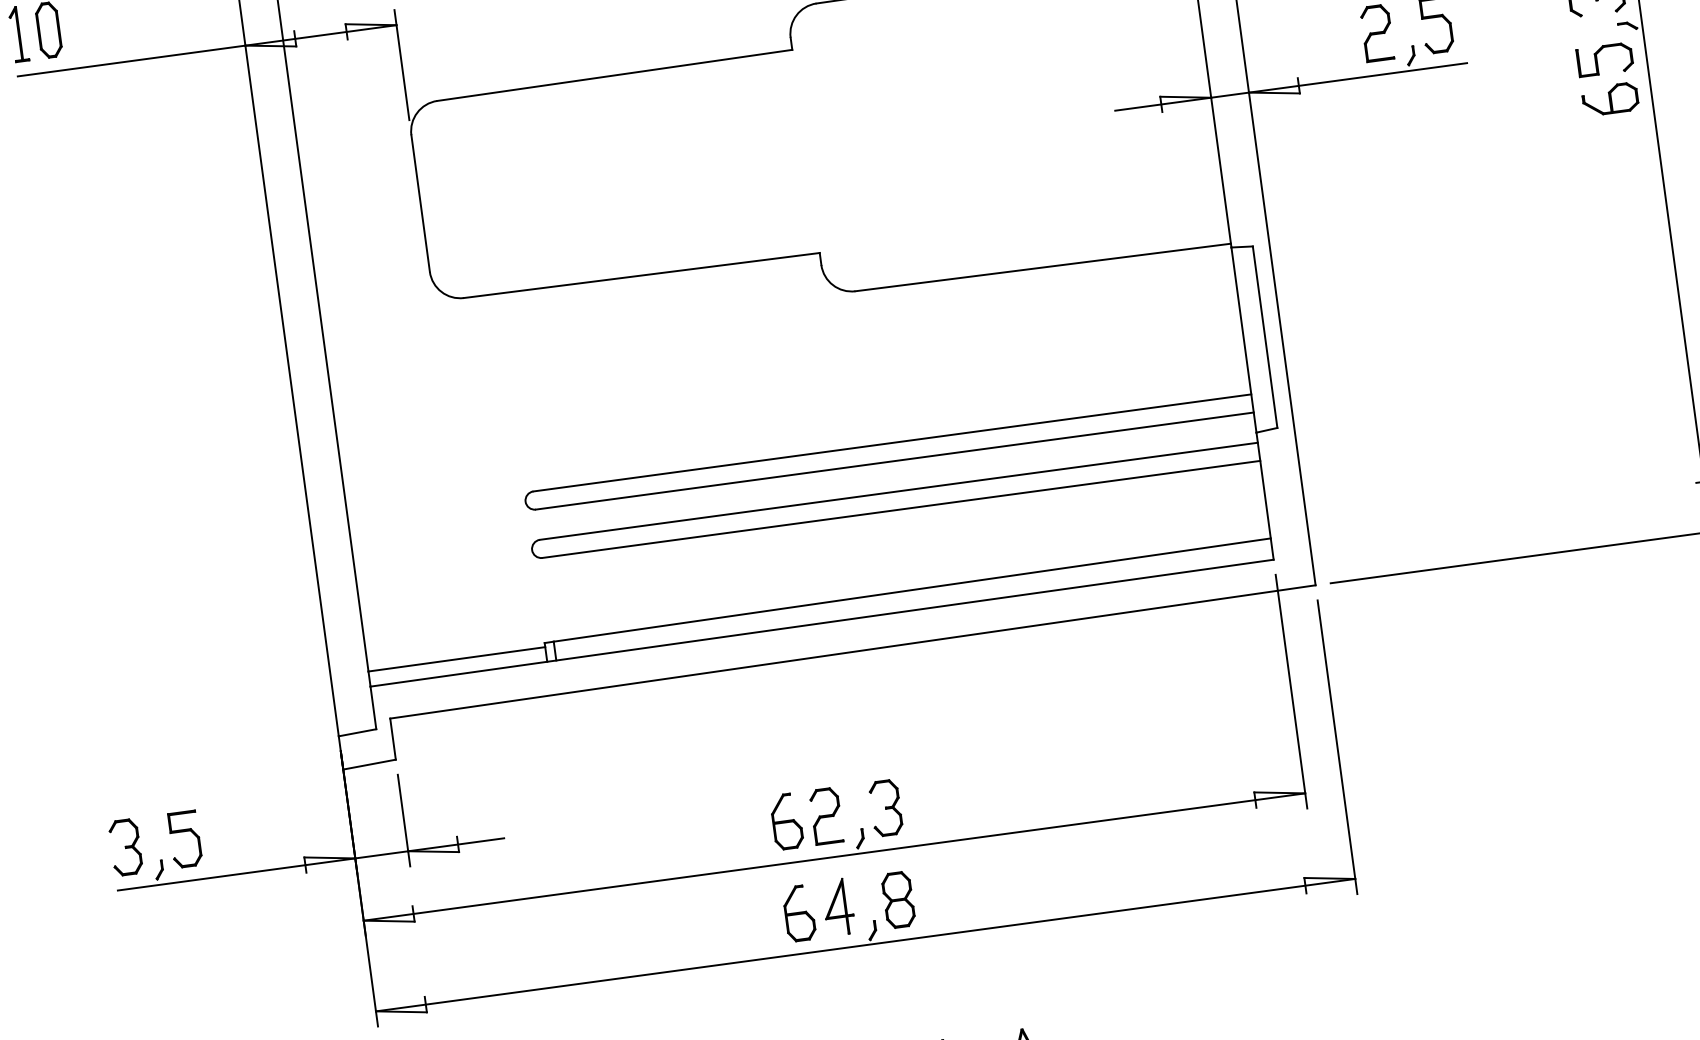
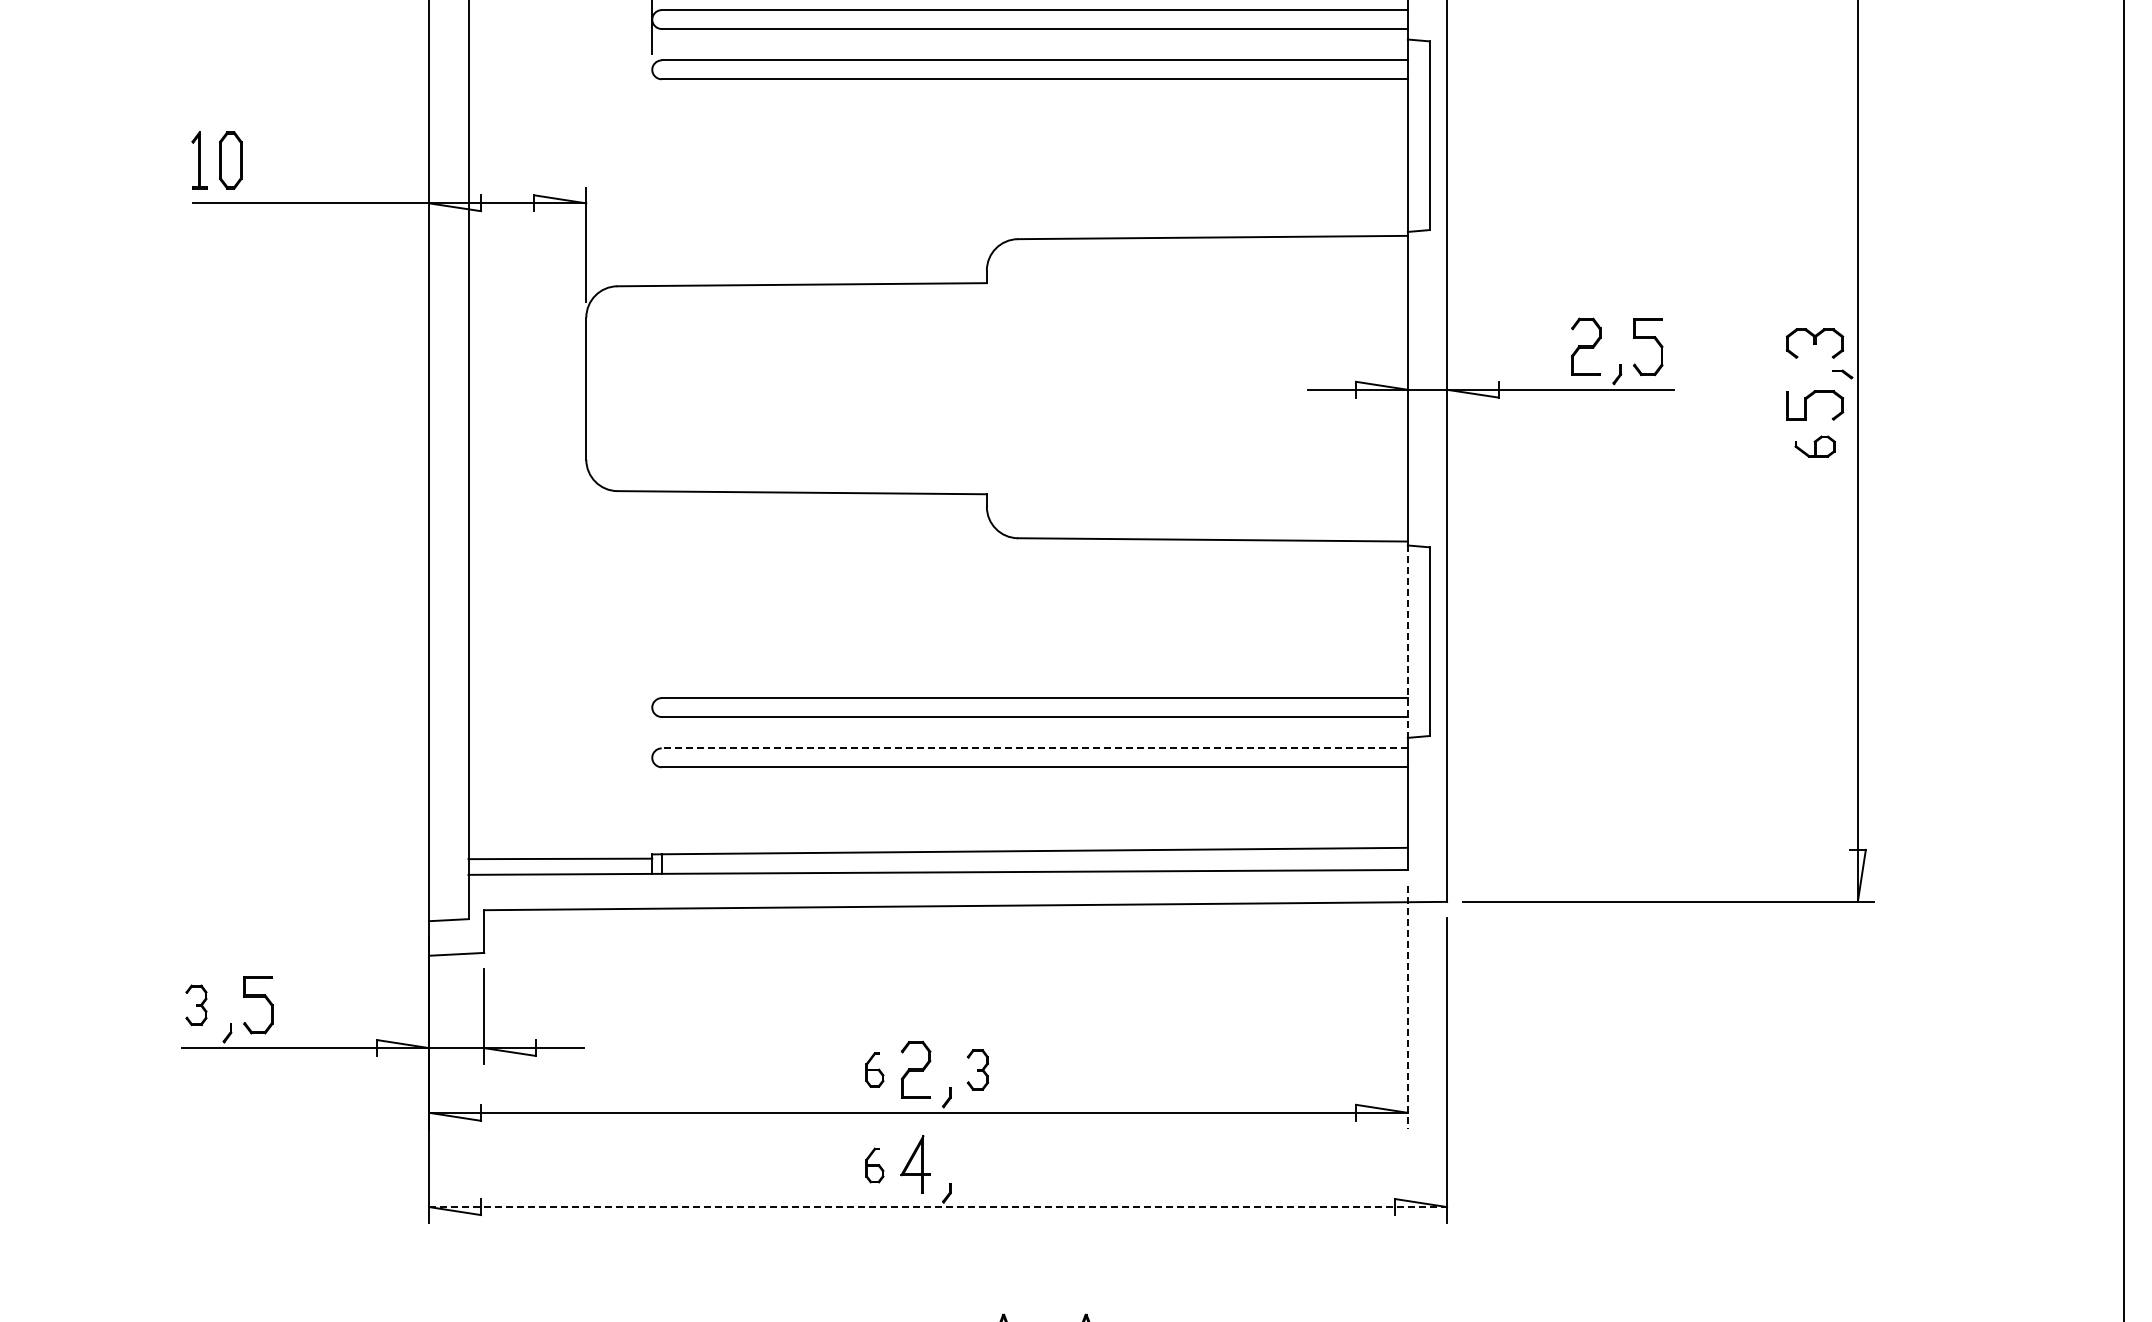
part: (1610, 99) -> (1815, 446), size x0.7
line: (1243, 340) -> (1407, 642), solid -> dashed
line: (898, 491) -> (1034, 748), solid -> dashed
line: (1291, 692) -> (1407, 1007), solid -> dashed
part: (885, 807) -> (977, 1069), size x0.7
part: (786, 821) -> (874, 1069), size x0.6
part: (125, 847) -> (196, 1005), size x0.7
part: (898, 900) -> (977, 1165), removed
part: (798, 913) -> (874, 1165), size x0.6
line: (866, 945) -> (938, 1207), solid -> dashed

